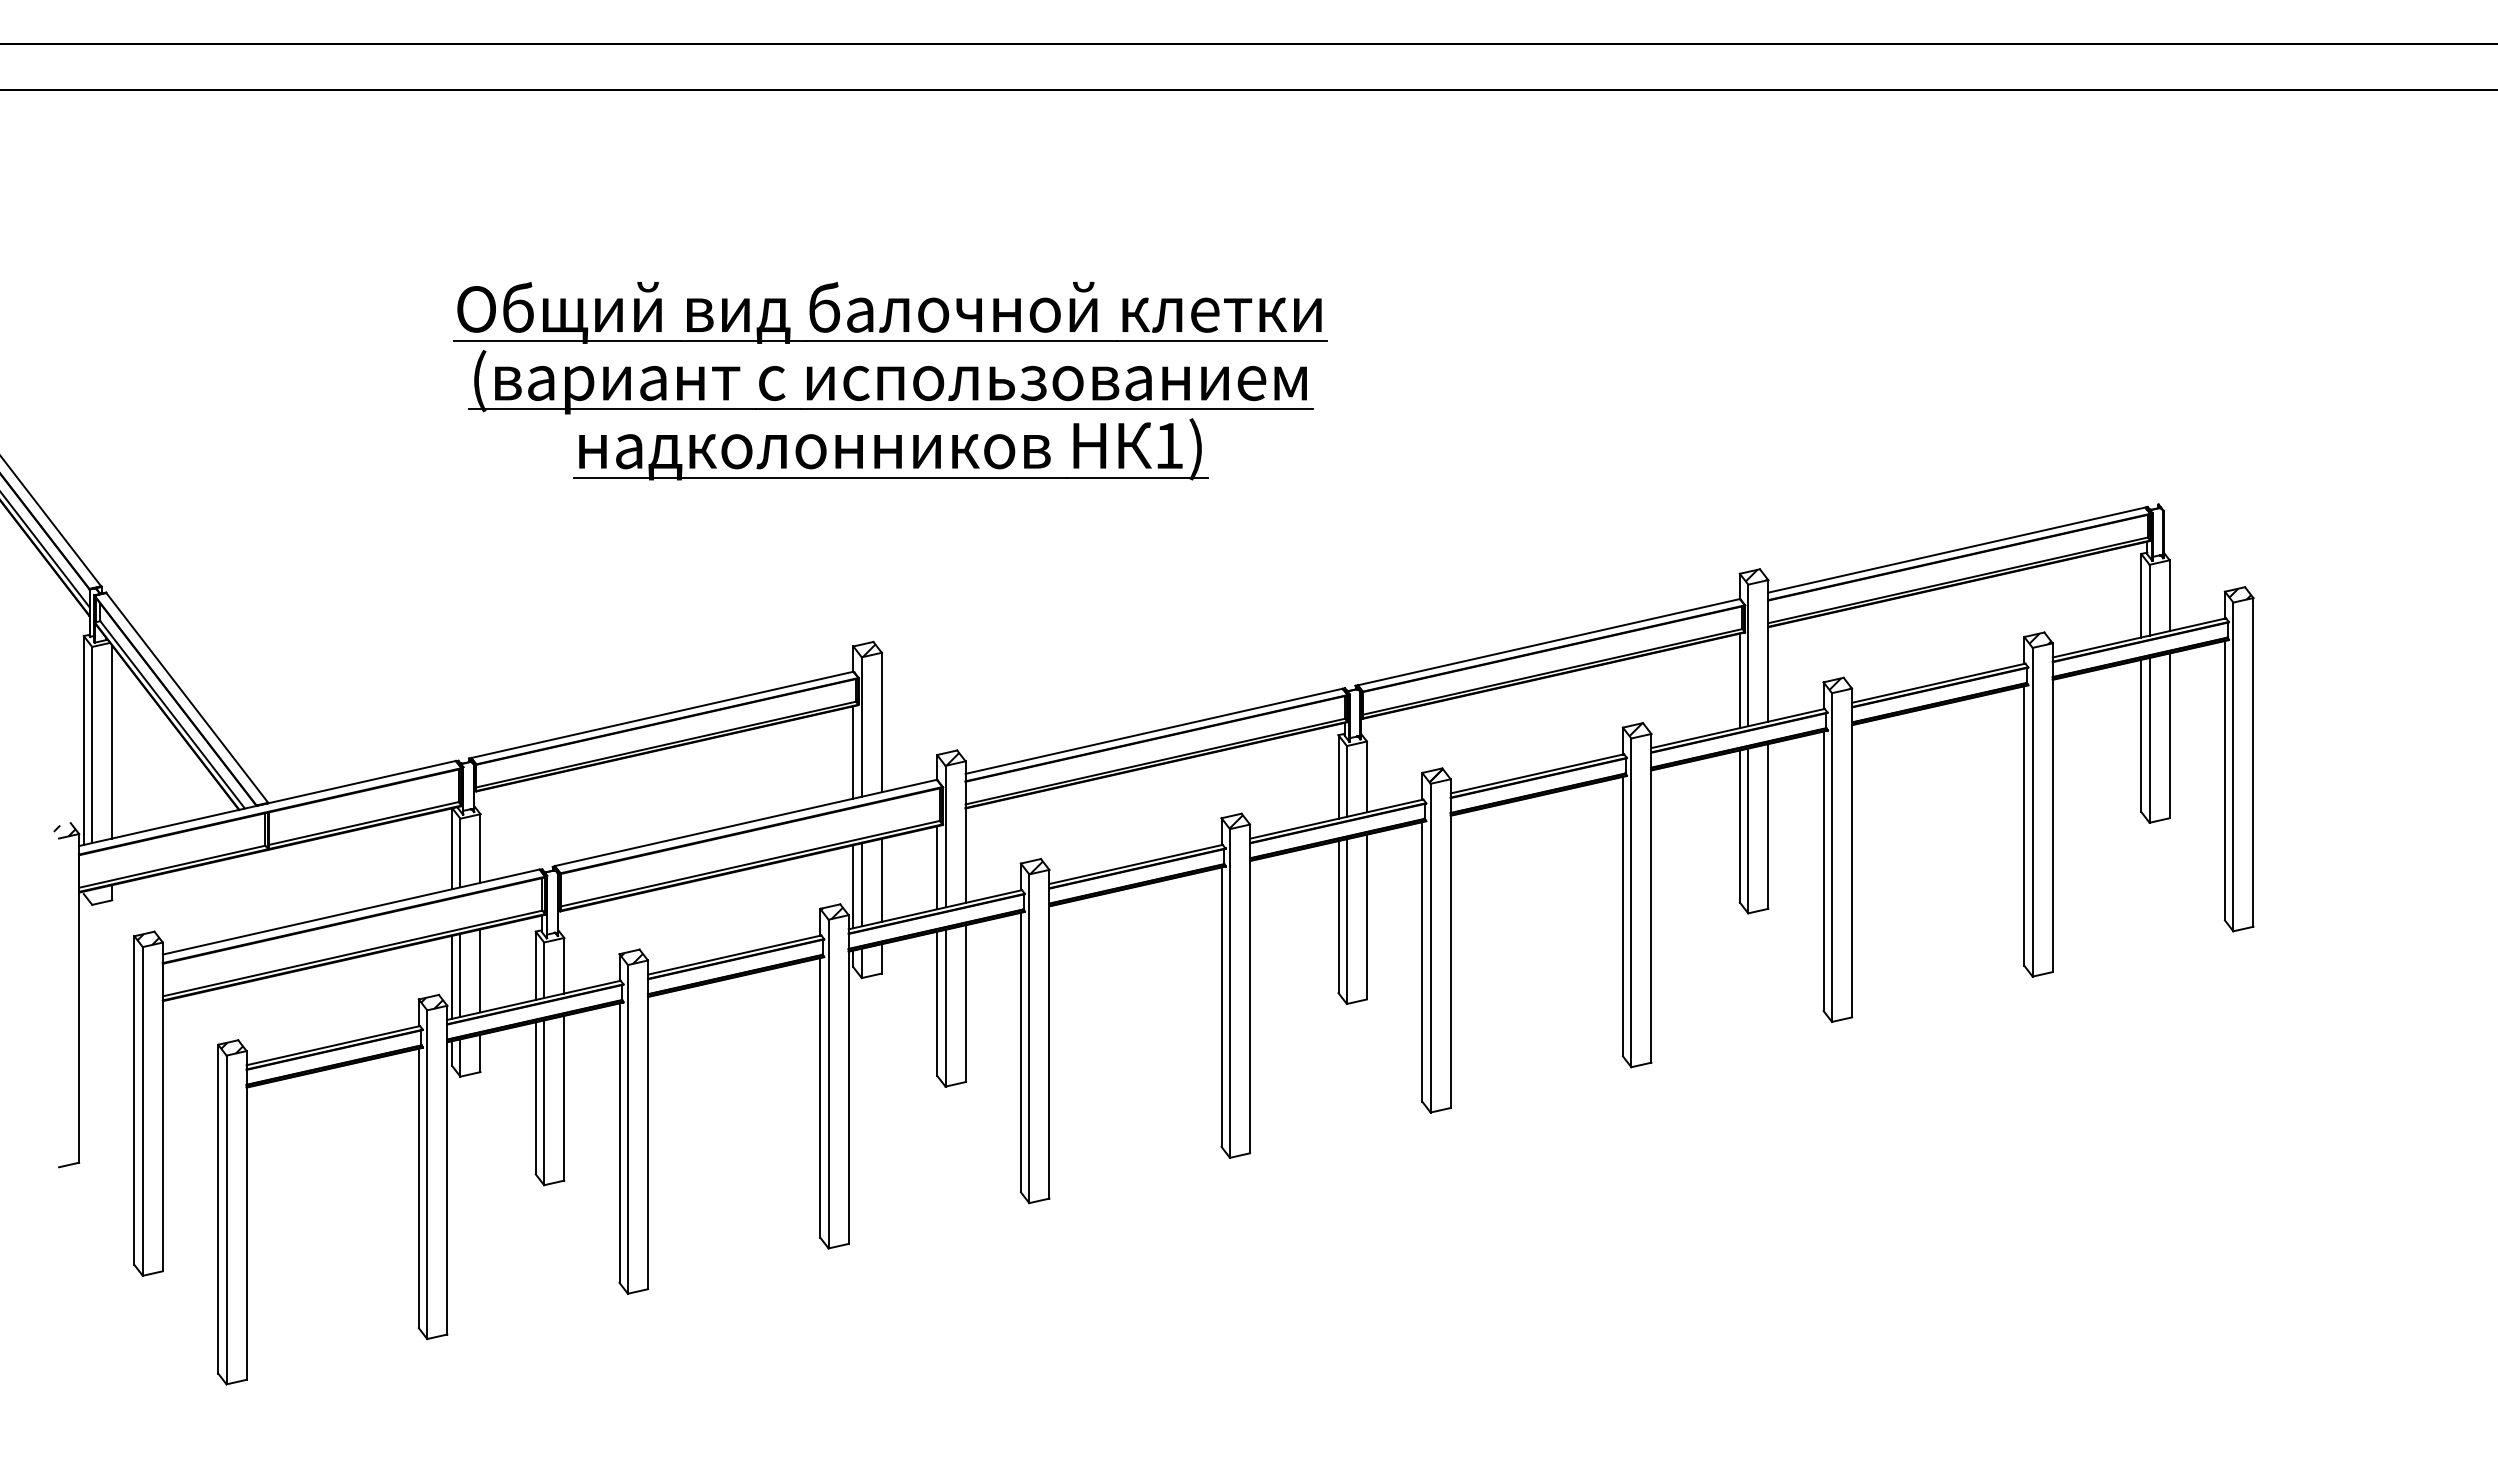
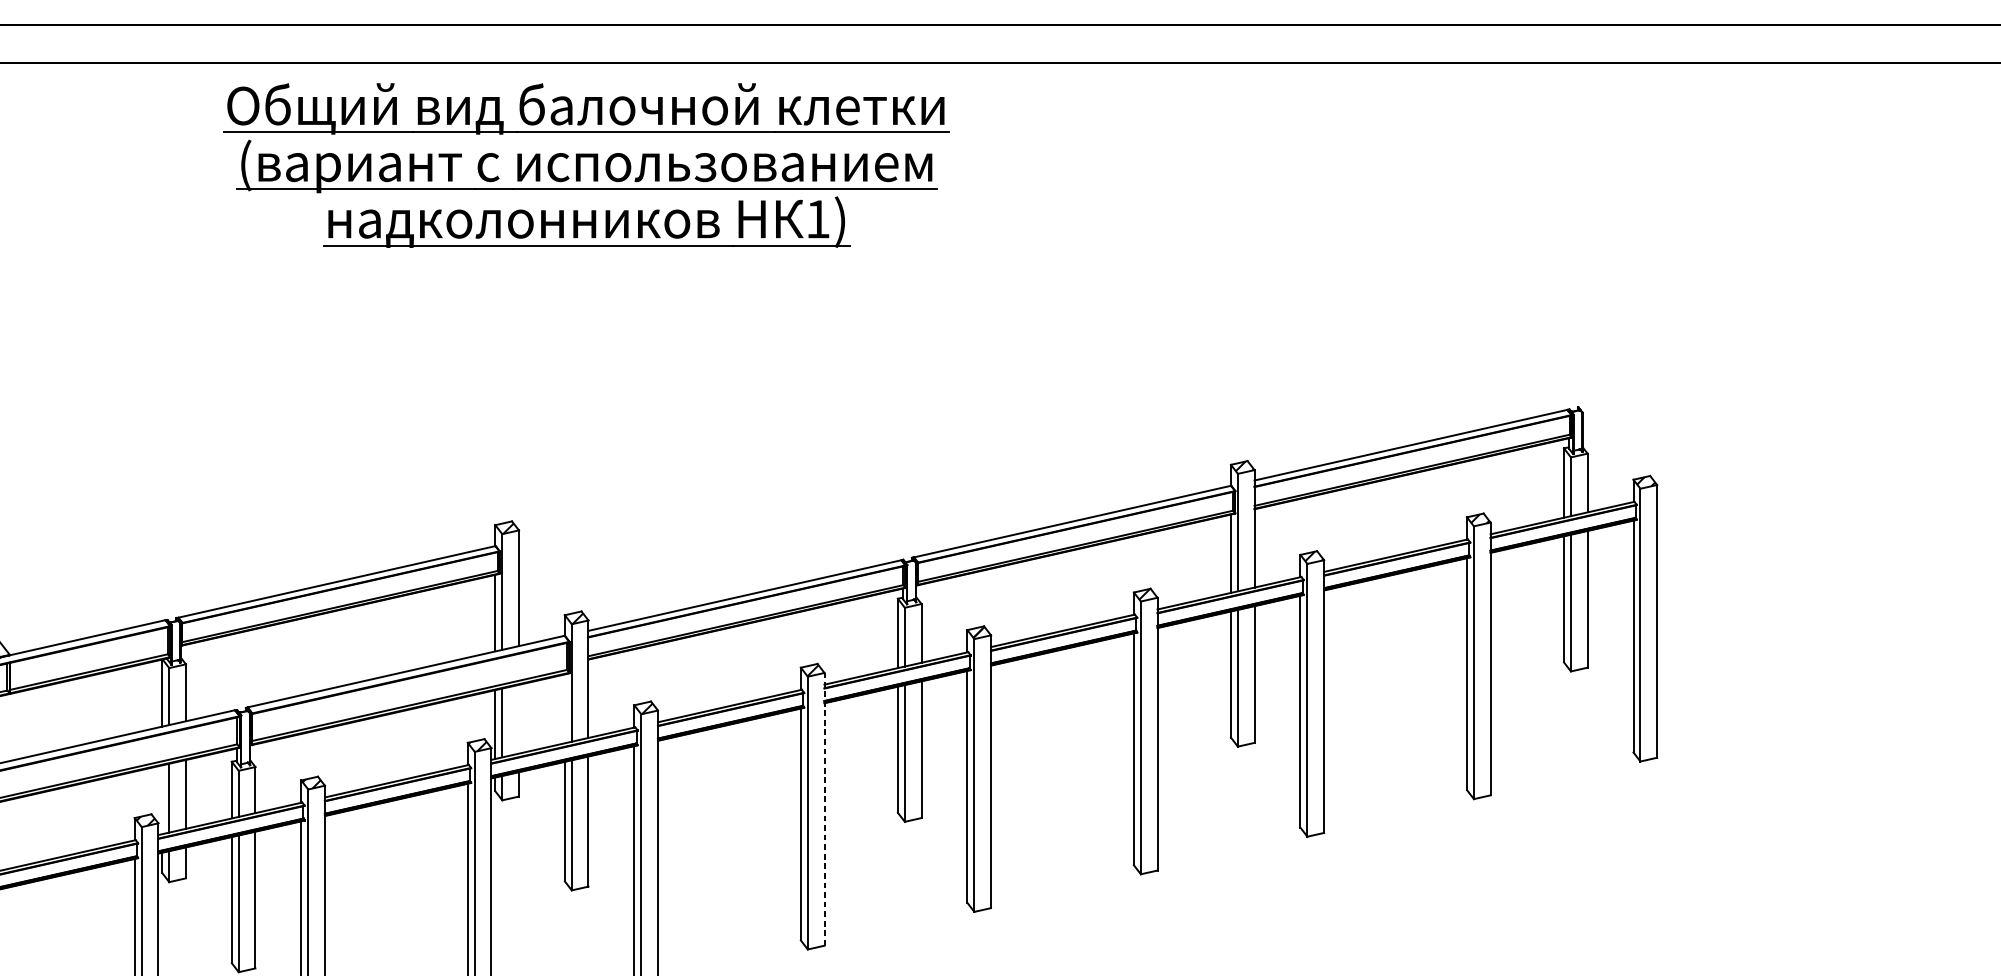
part: (883, 380) -> (580, 165), moved
line: (937, 867) -> (565, 708), removed
line: (881, 879) -> (518, 718), removed
line: (452, 976) -> (162, 799), removed
line: (1250, 988) -> (824, 808), solid -> dashed

